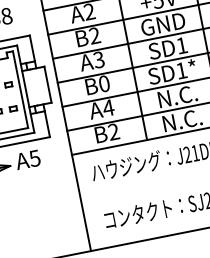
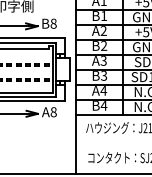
text: (104, 83) -> (104, 75), B0 -> B3
text: (112, 131) -> (103, 105), B2 -> B4
text: (34, 158) -> (53, 112), A5 -> A8

